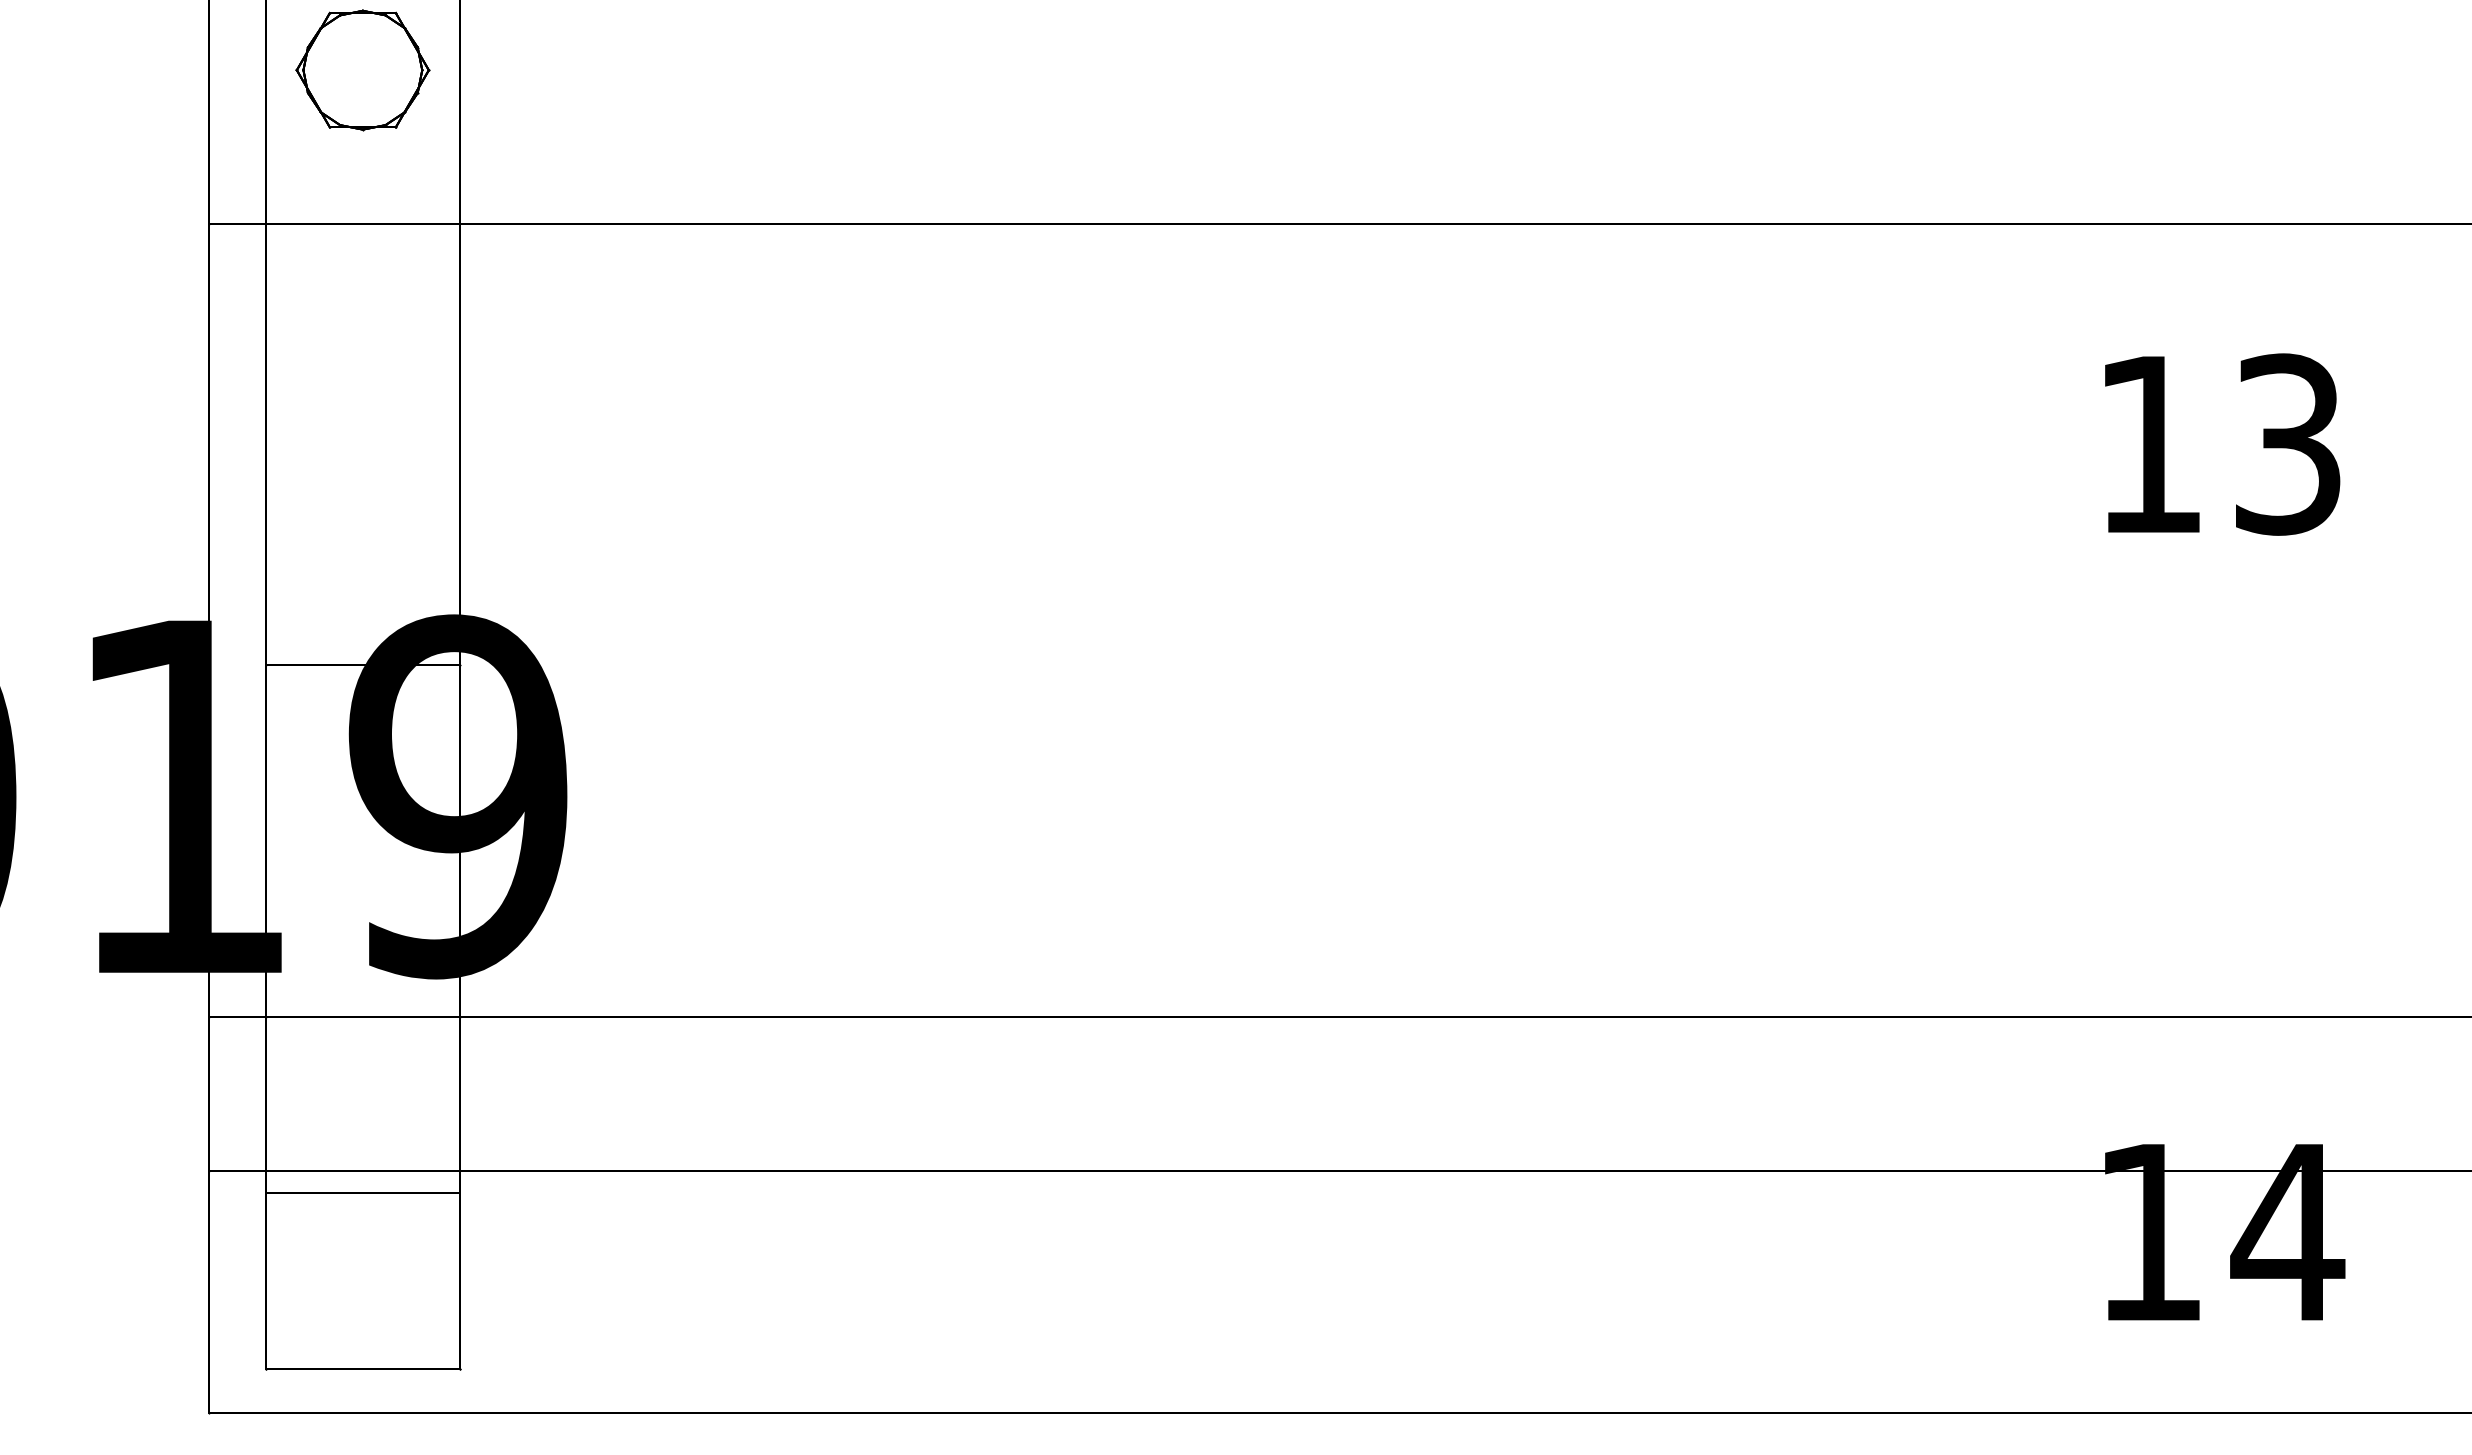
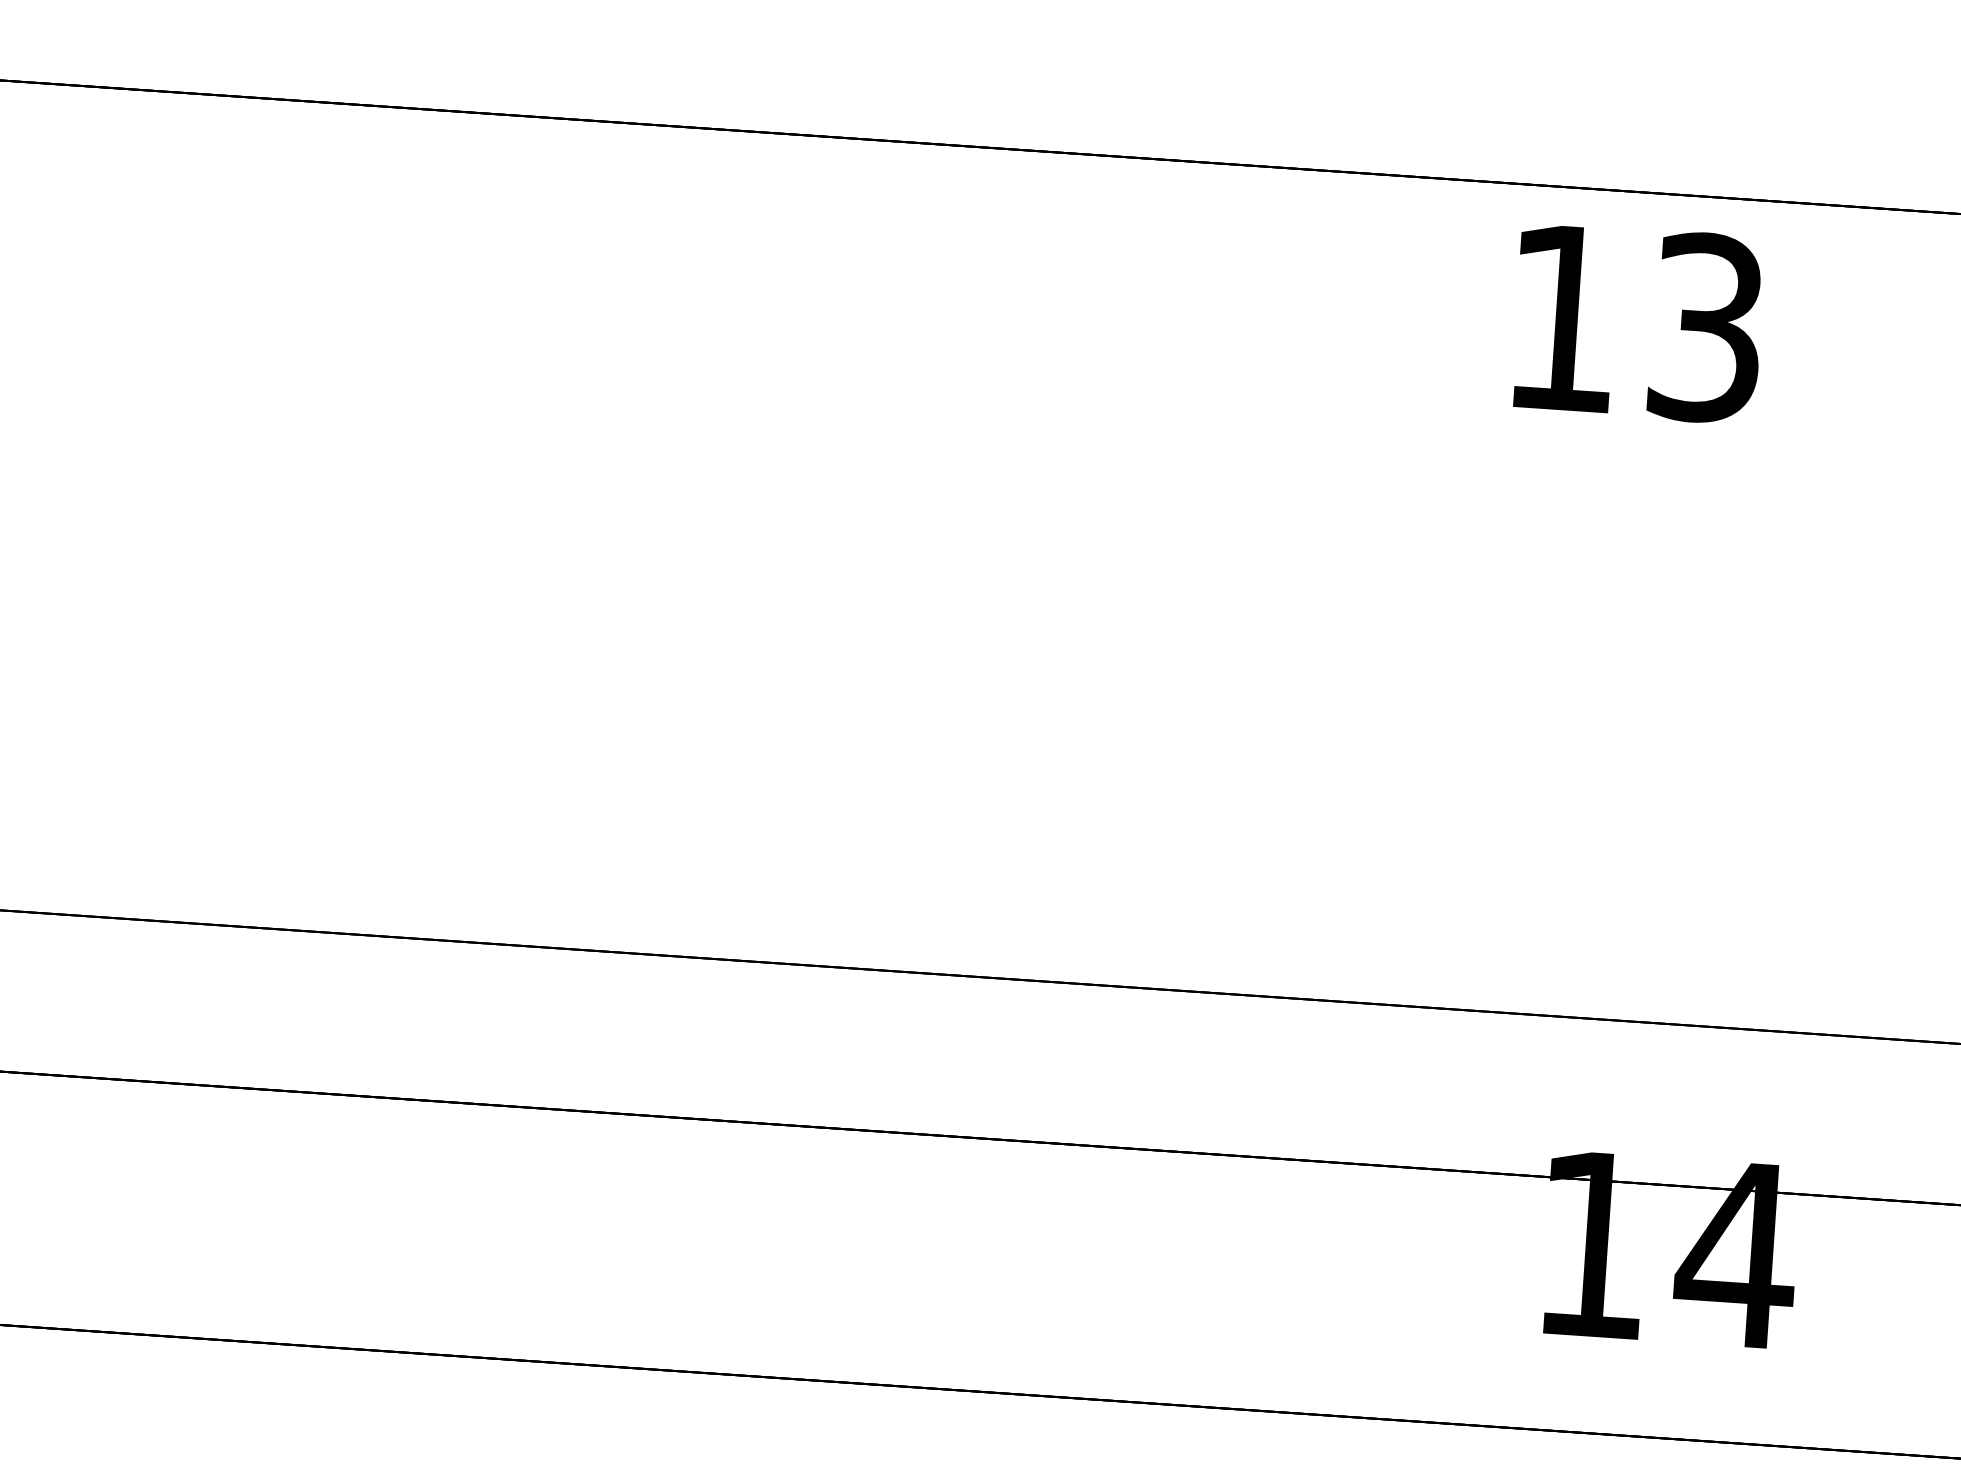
text: (2222, 444) -> (1638, 323), moved

